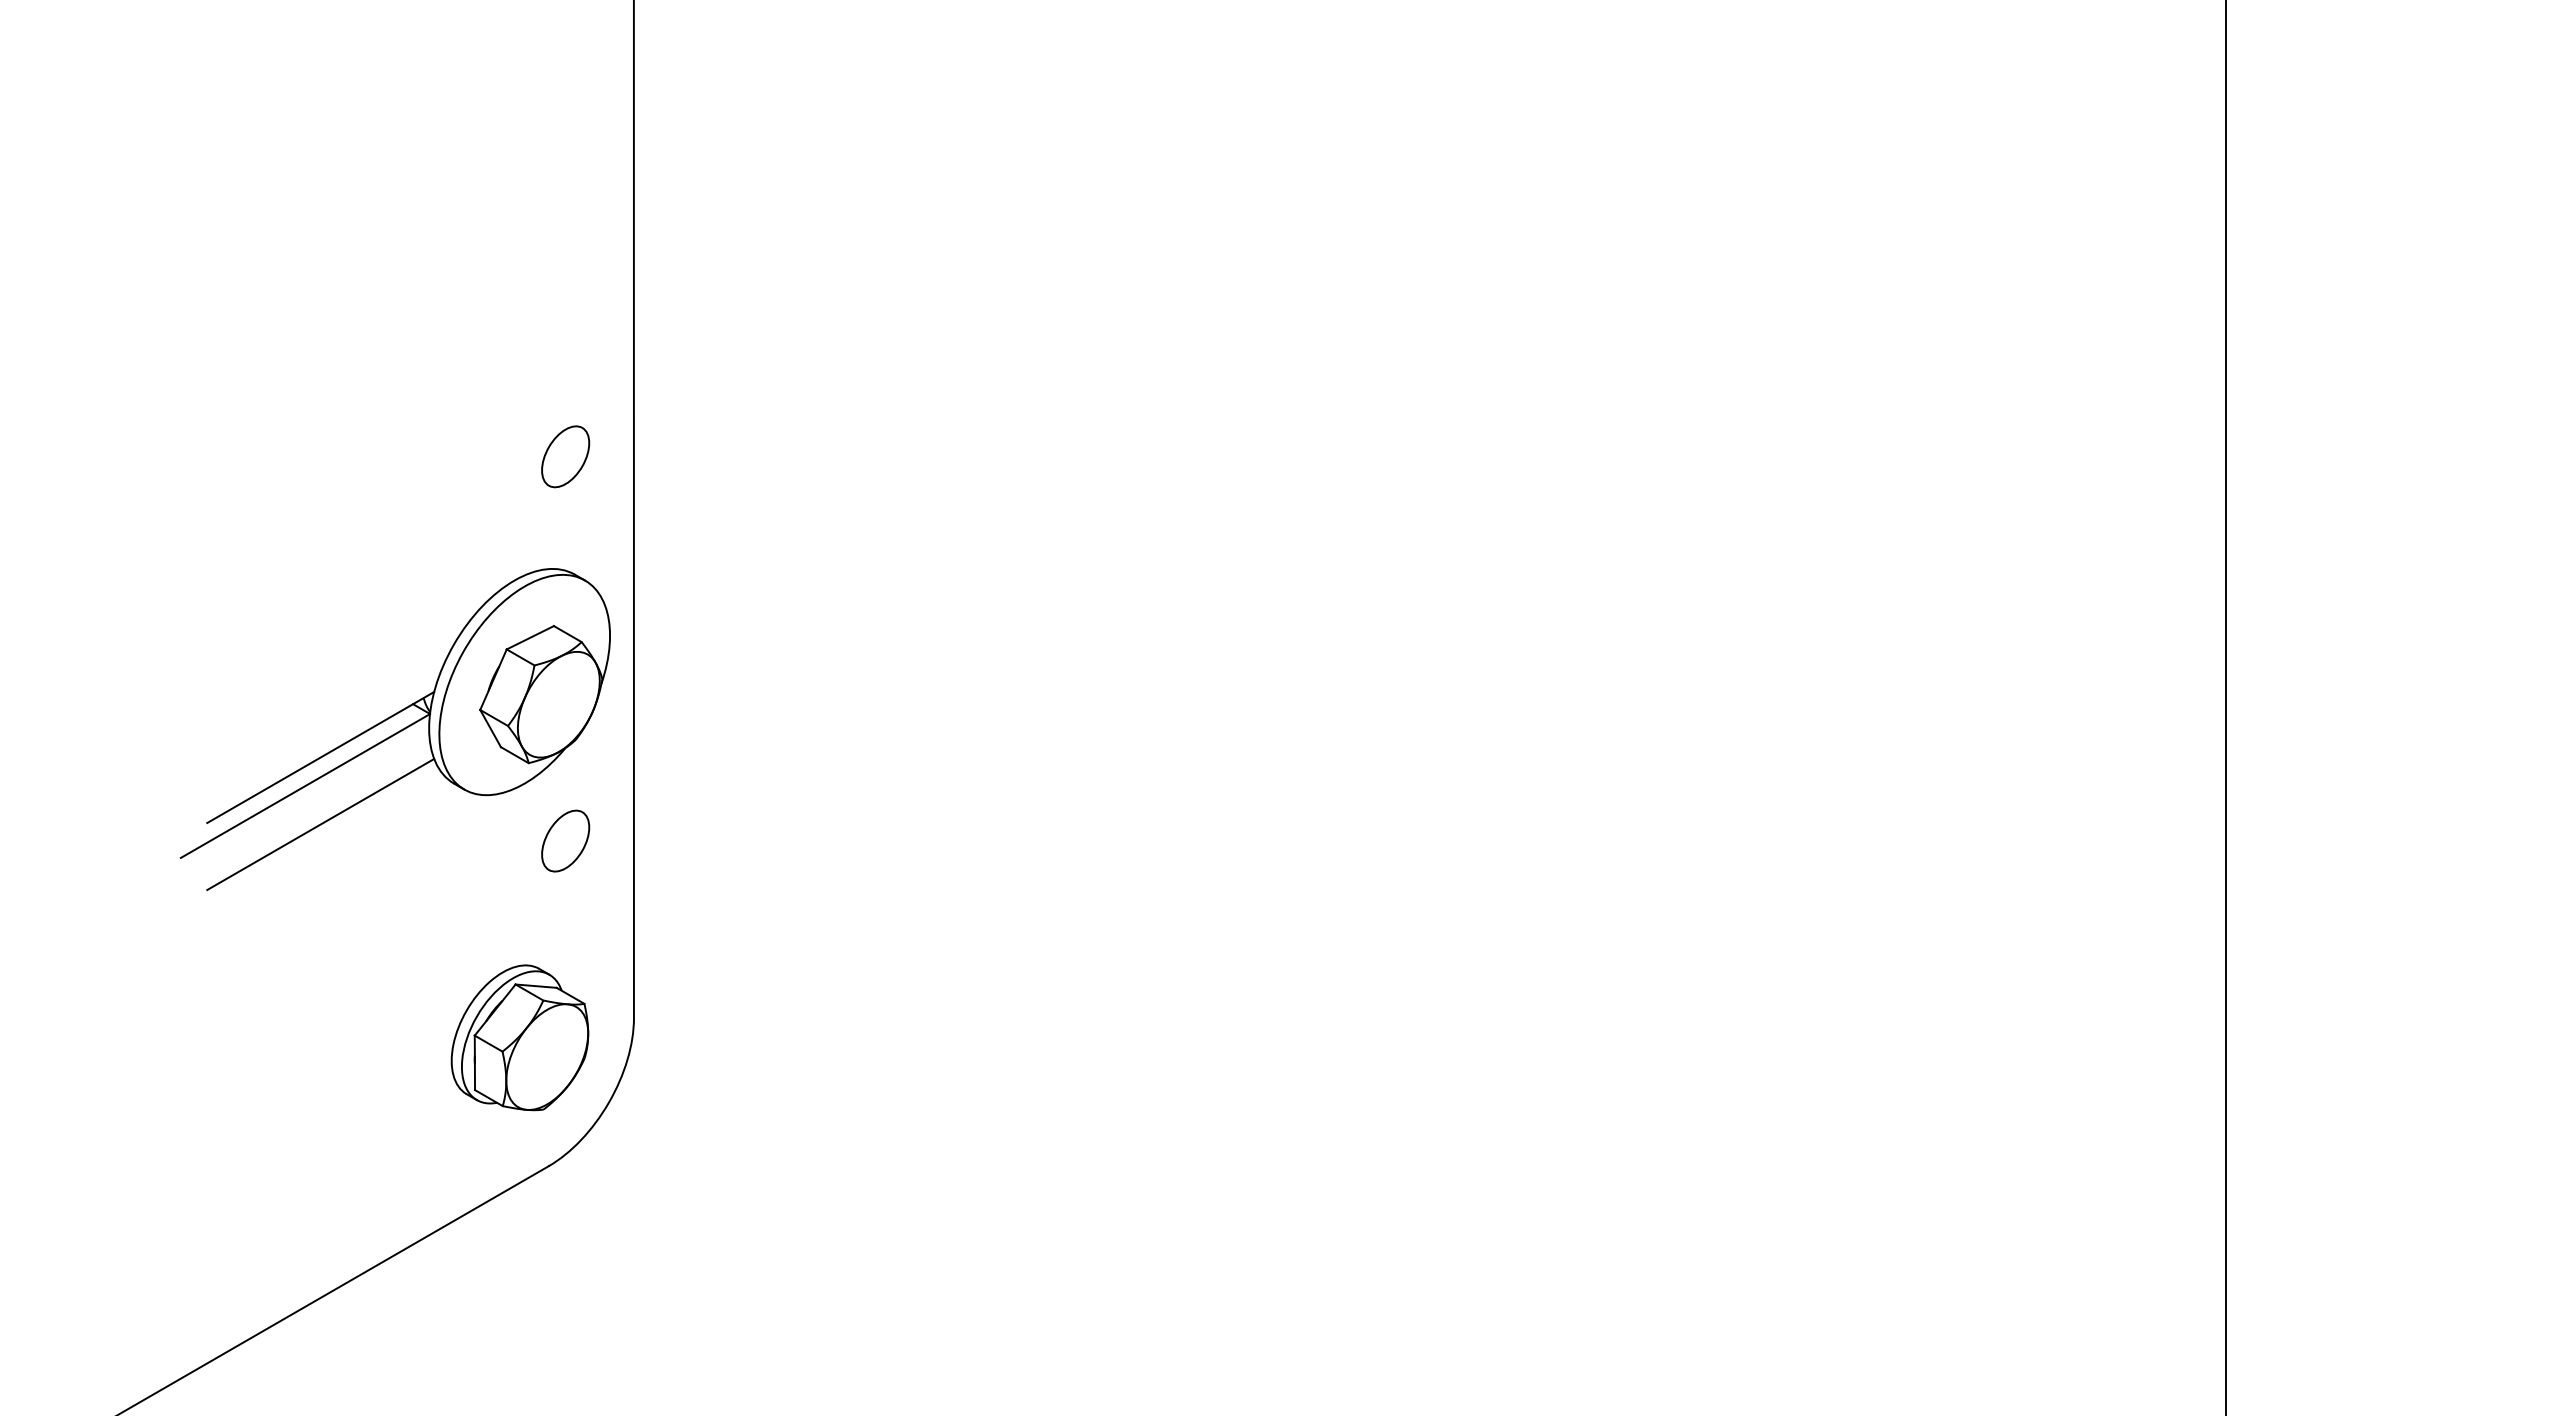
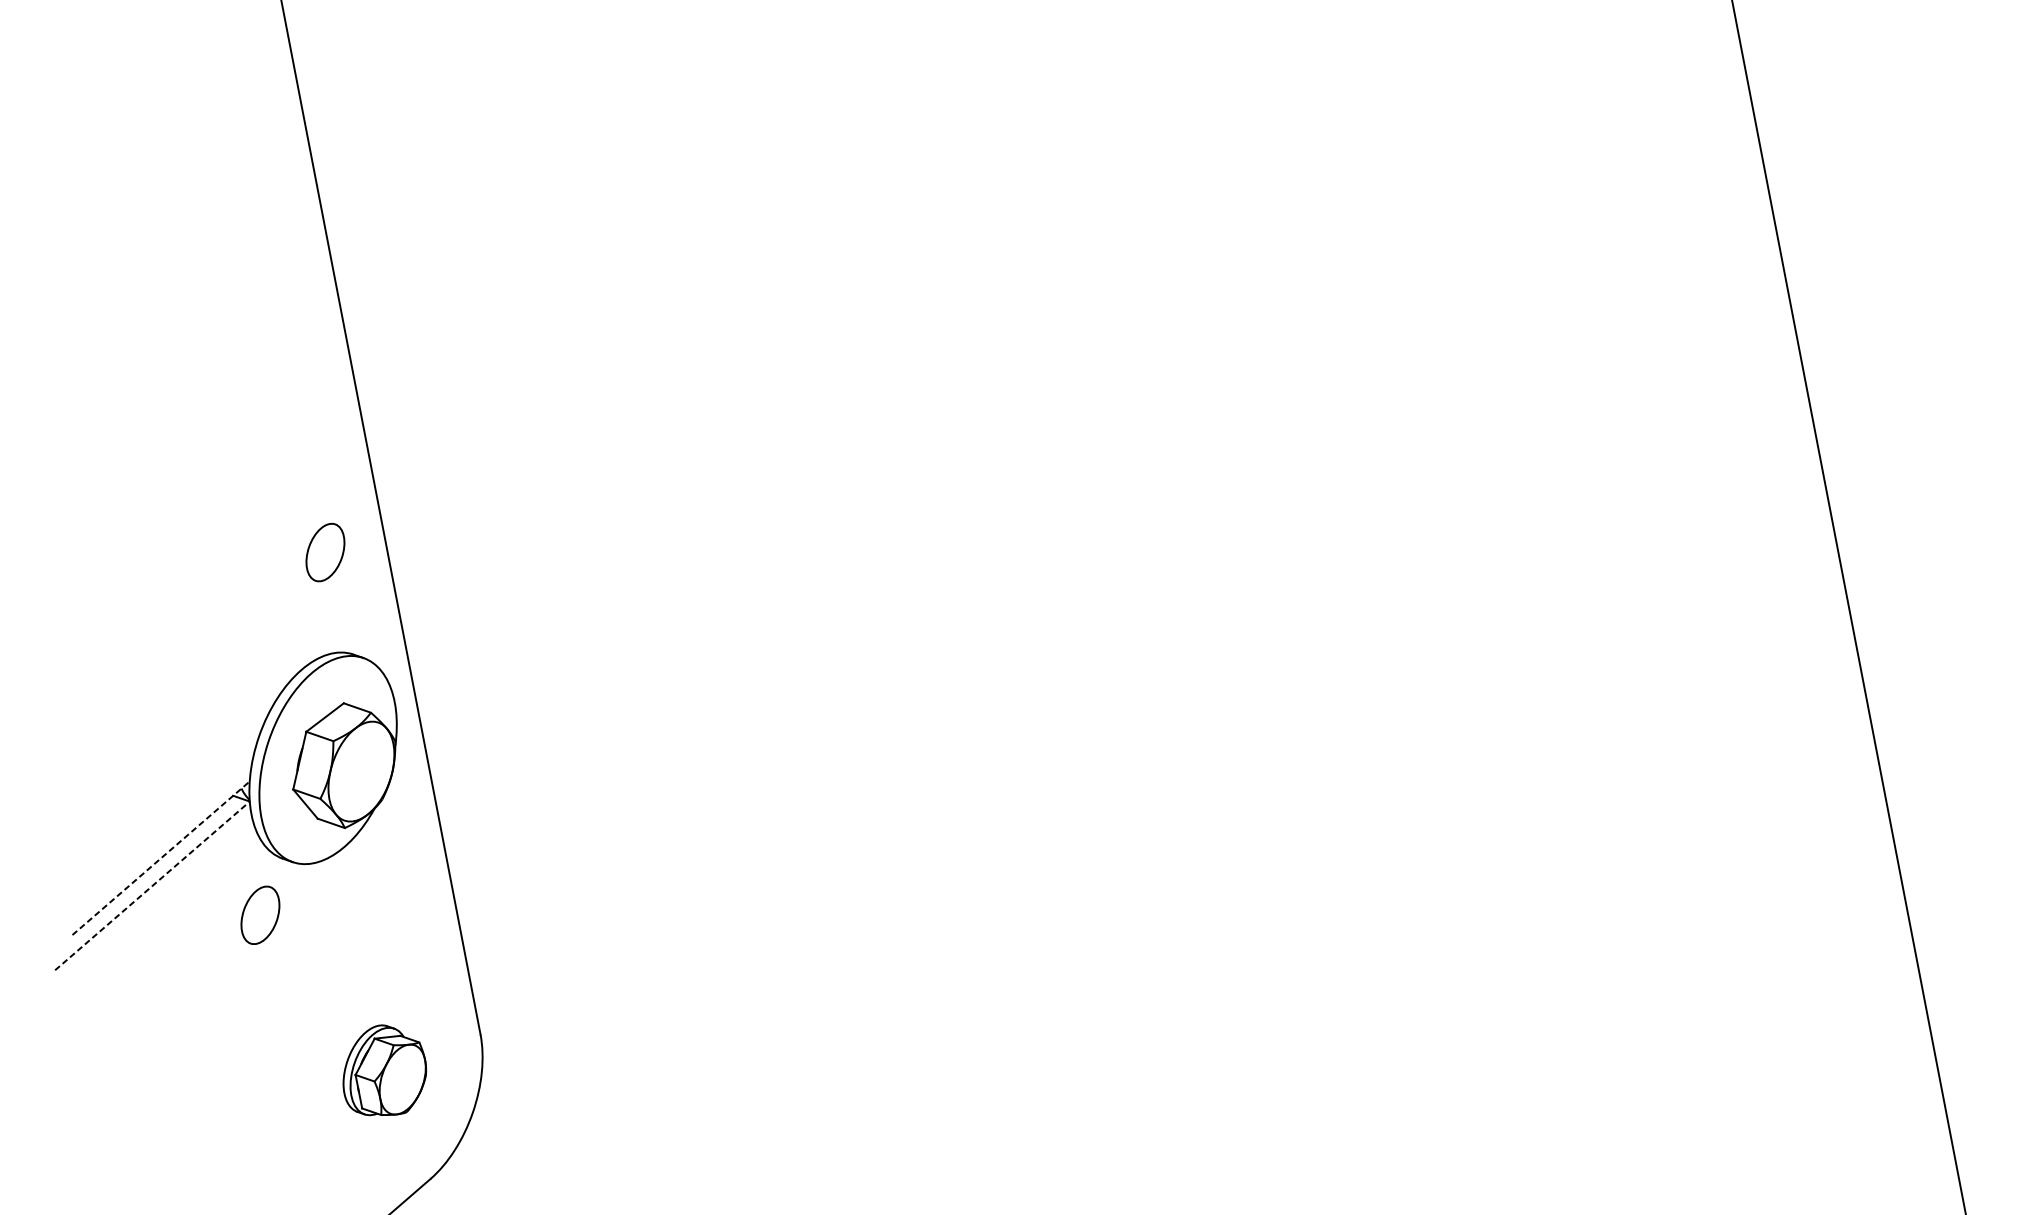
line: (321, 757) -> (161, 858), solid -> dashed
line: (305, 786) -> (152, 886), solid -> dashed
line: (320, 824) -> (172, 917), removed
part: (565, 840) -> (260, 914), moved
part: (519, 1037) -> (383, 1070), size x0.7

